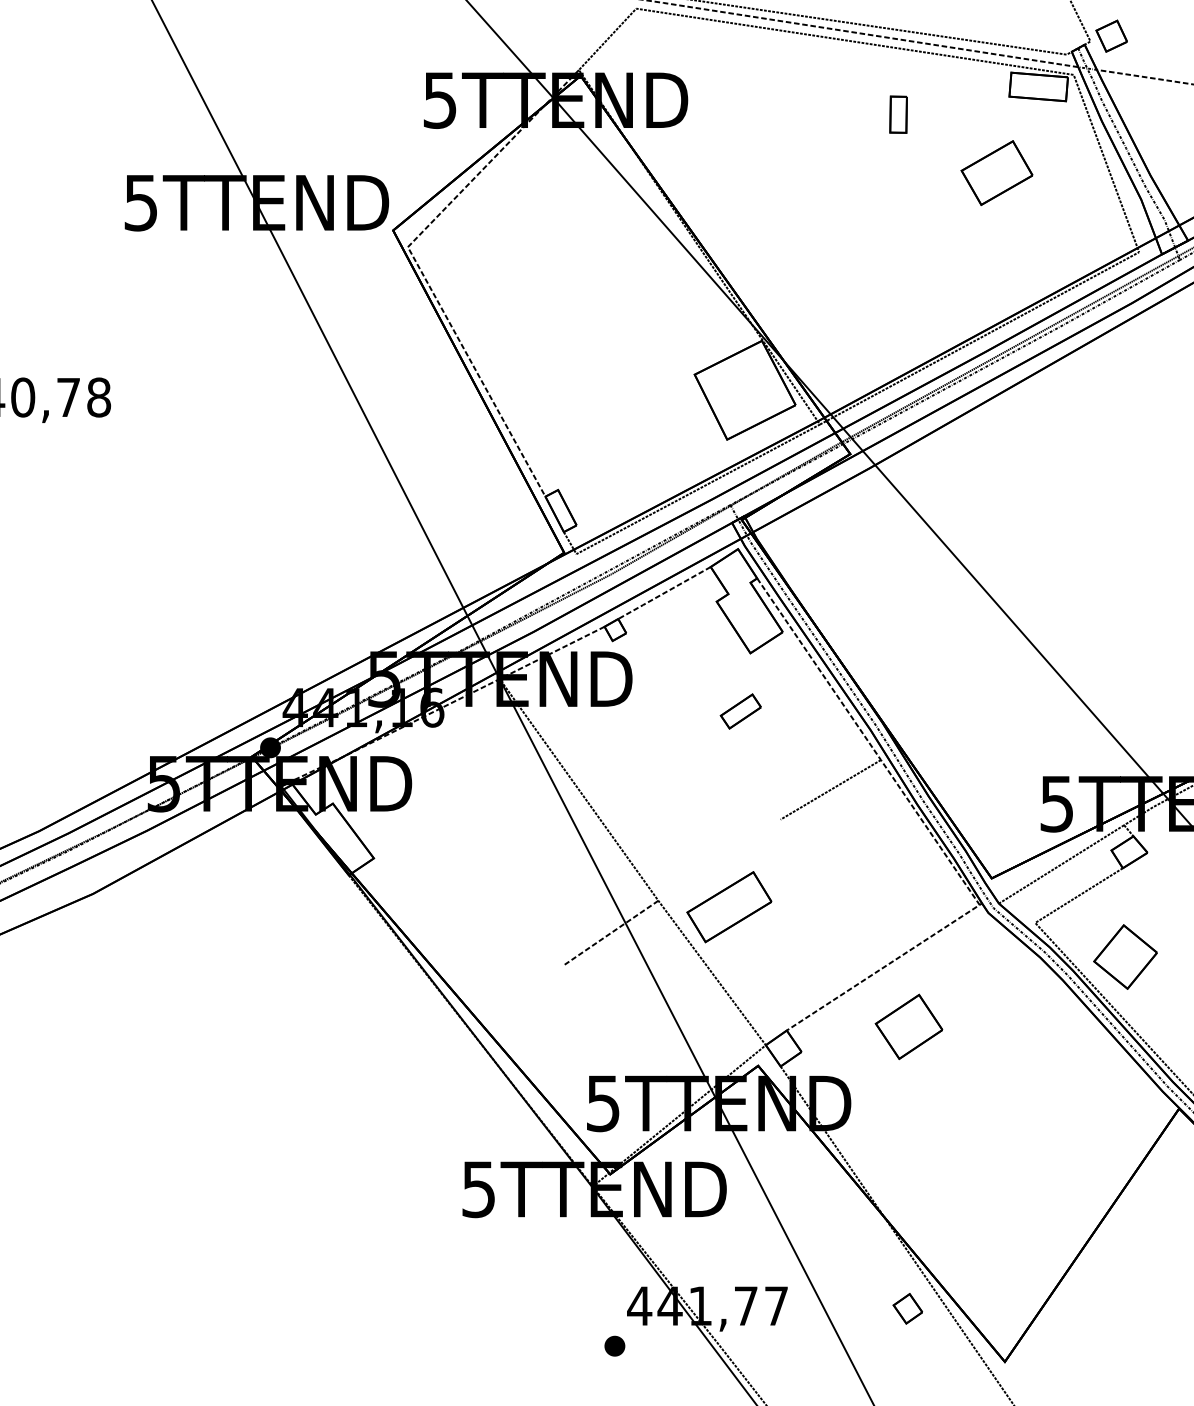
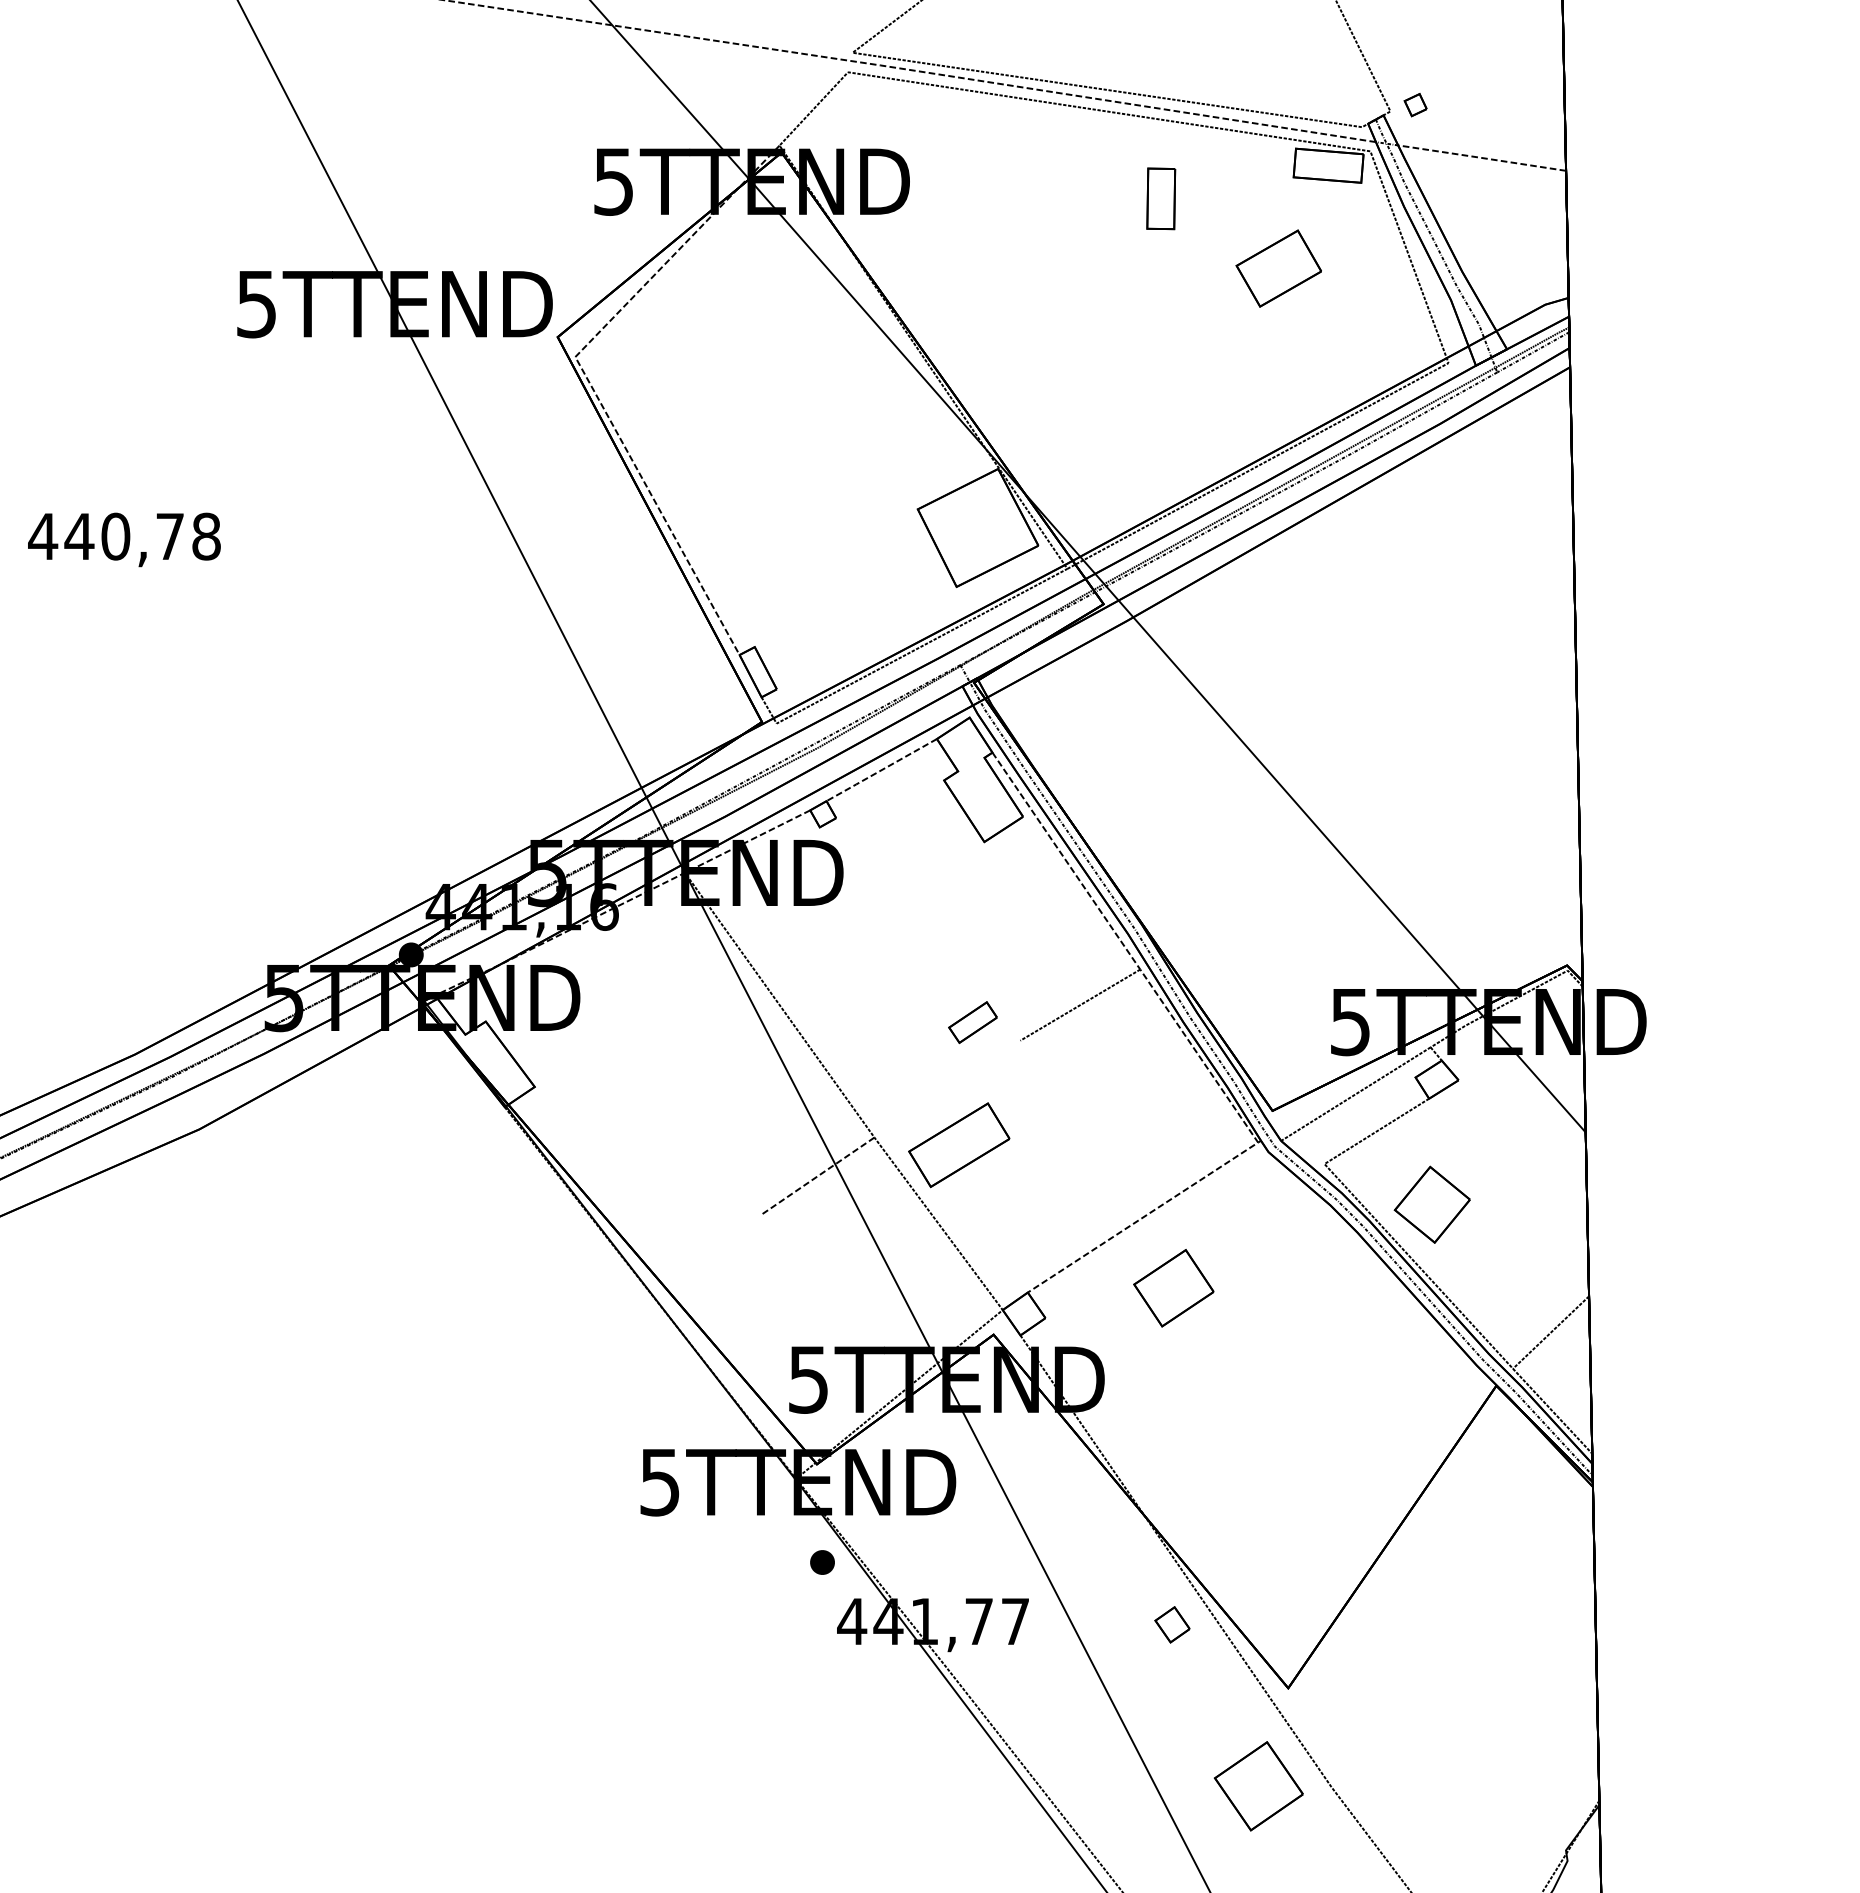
part: (1111, 35) -> (1415, 104), size x0.6
part: (898, 114) -> (1161, 198), size x1.4
part: (740, 711) -> (972, 1022), moved
part: (614, 1346) -> (822, 1562), moved

